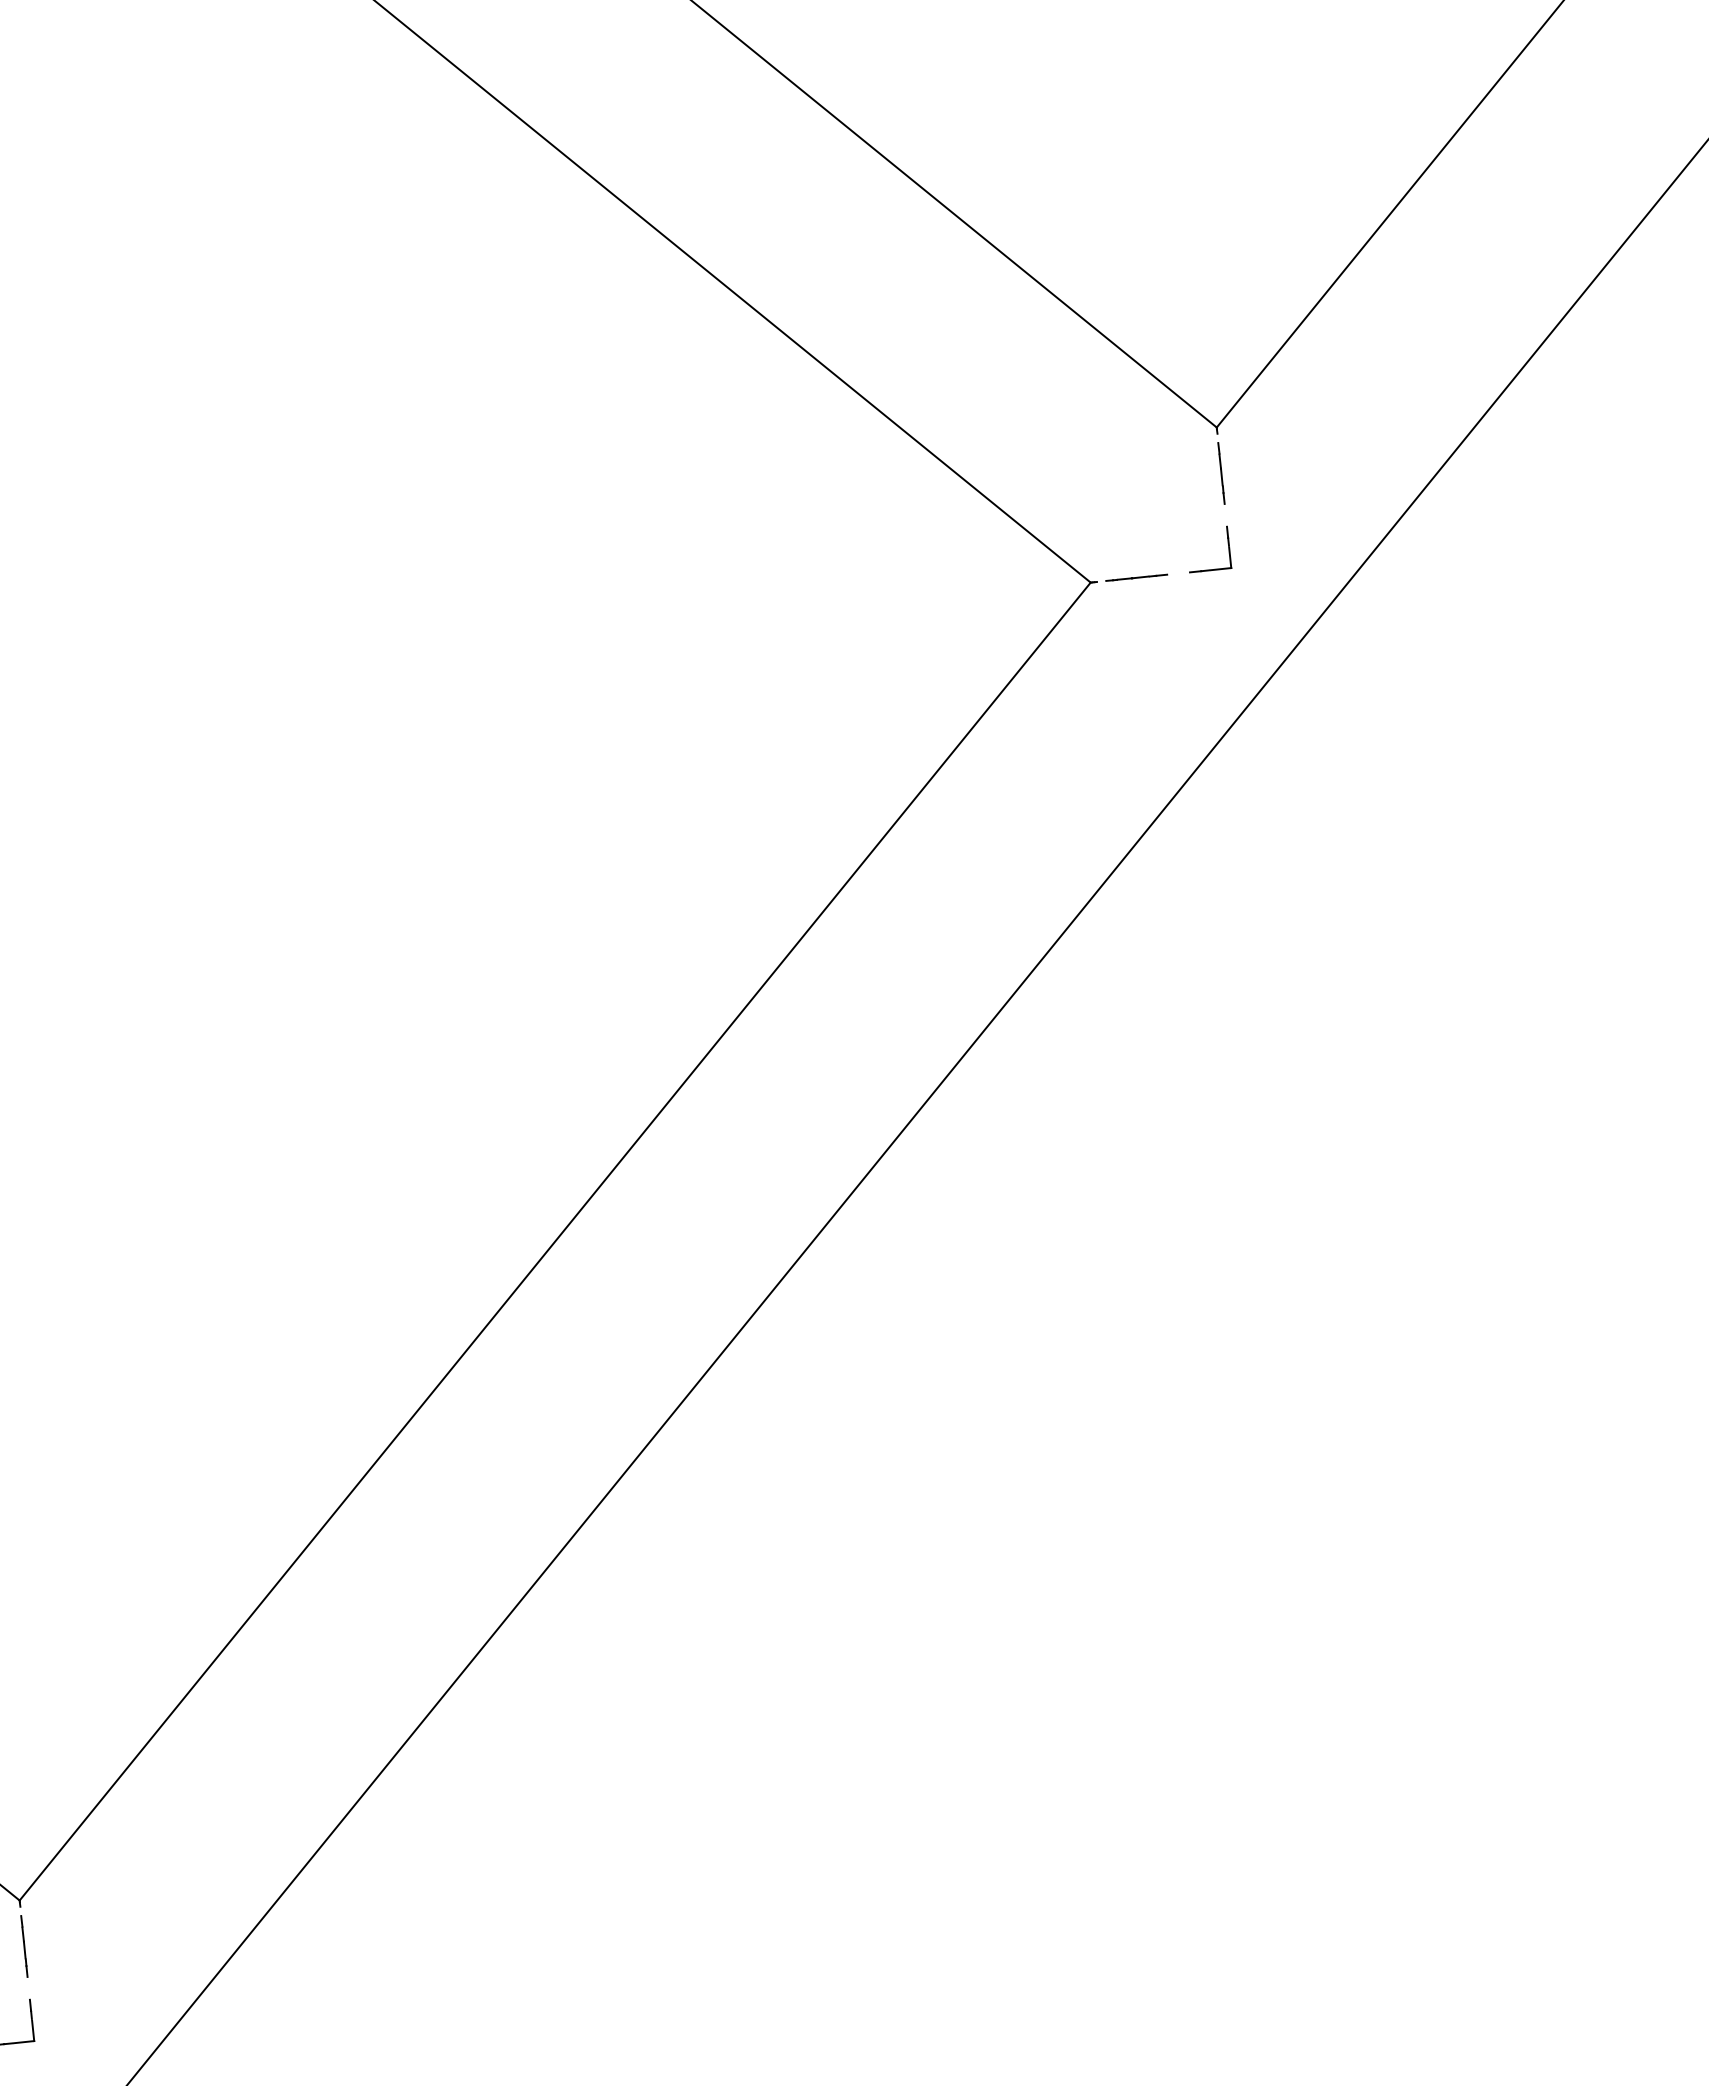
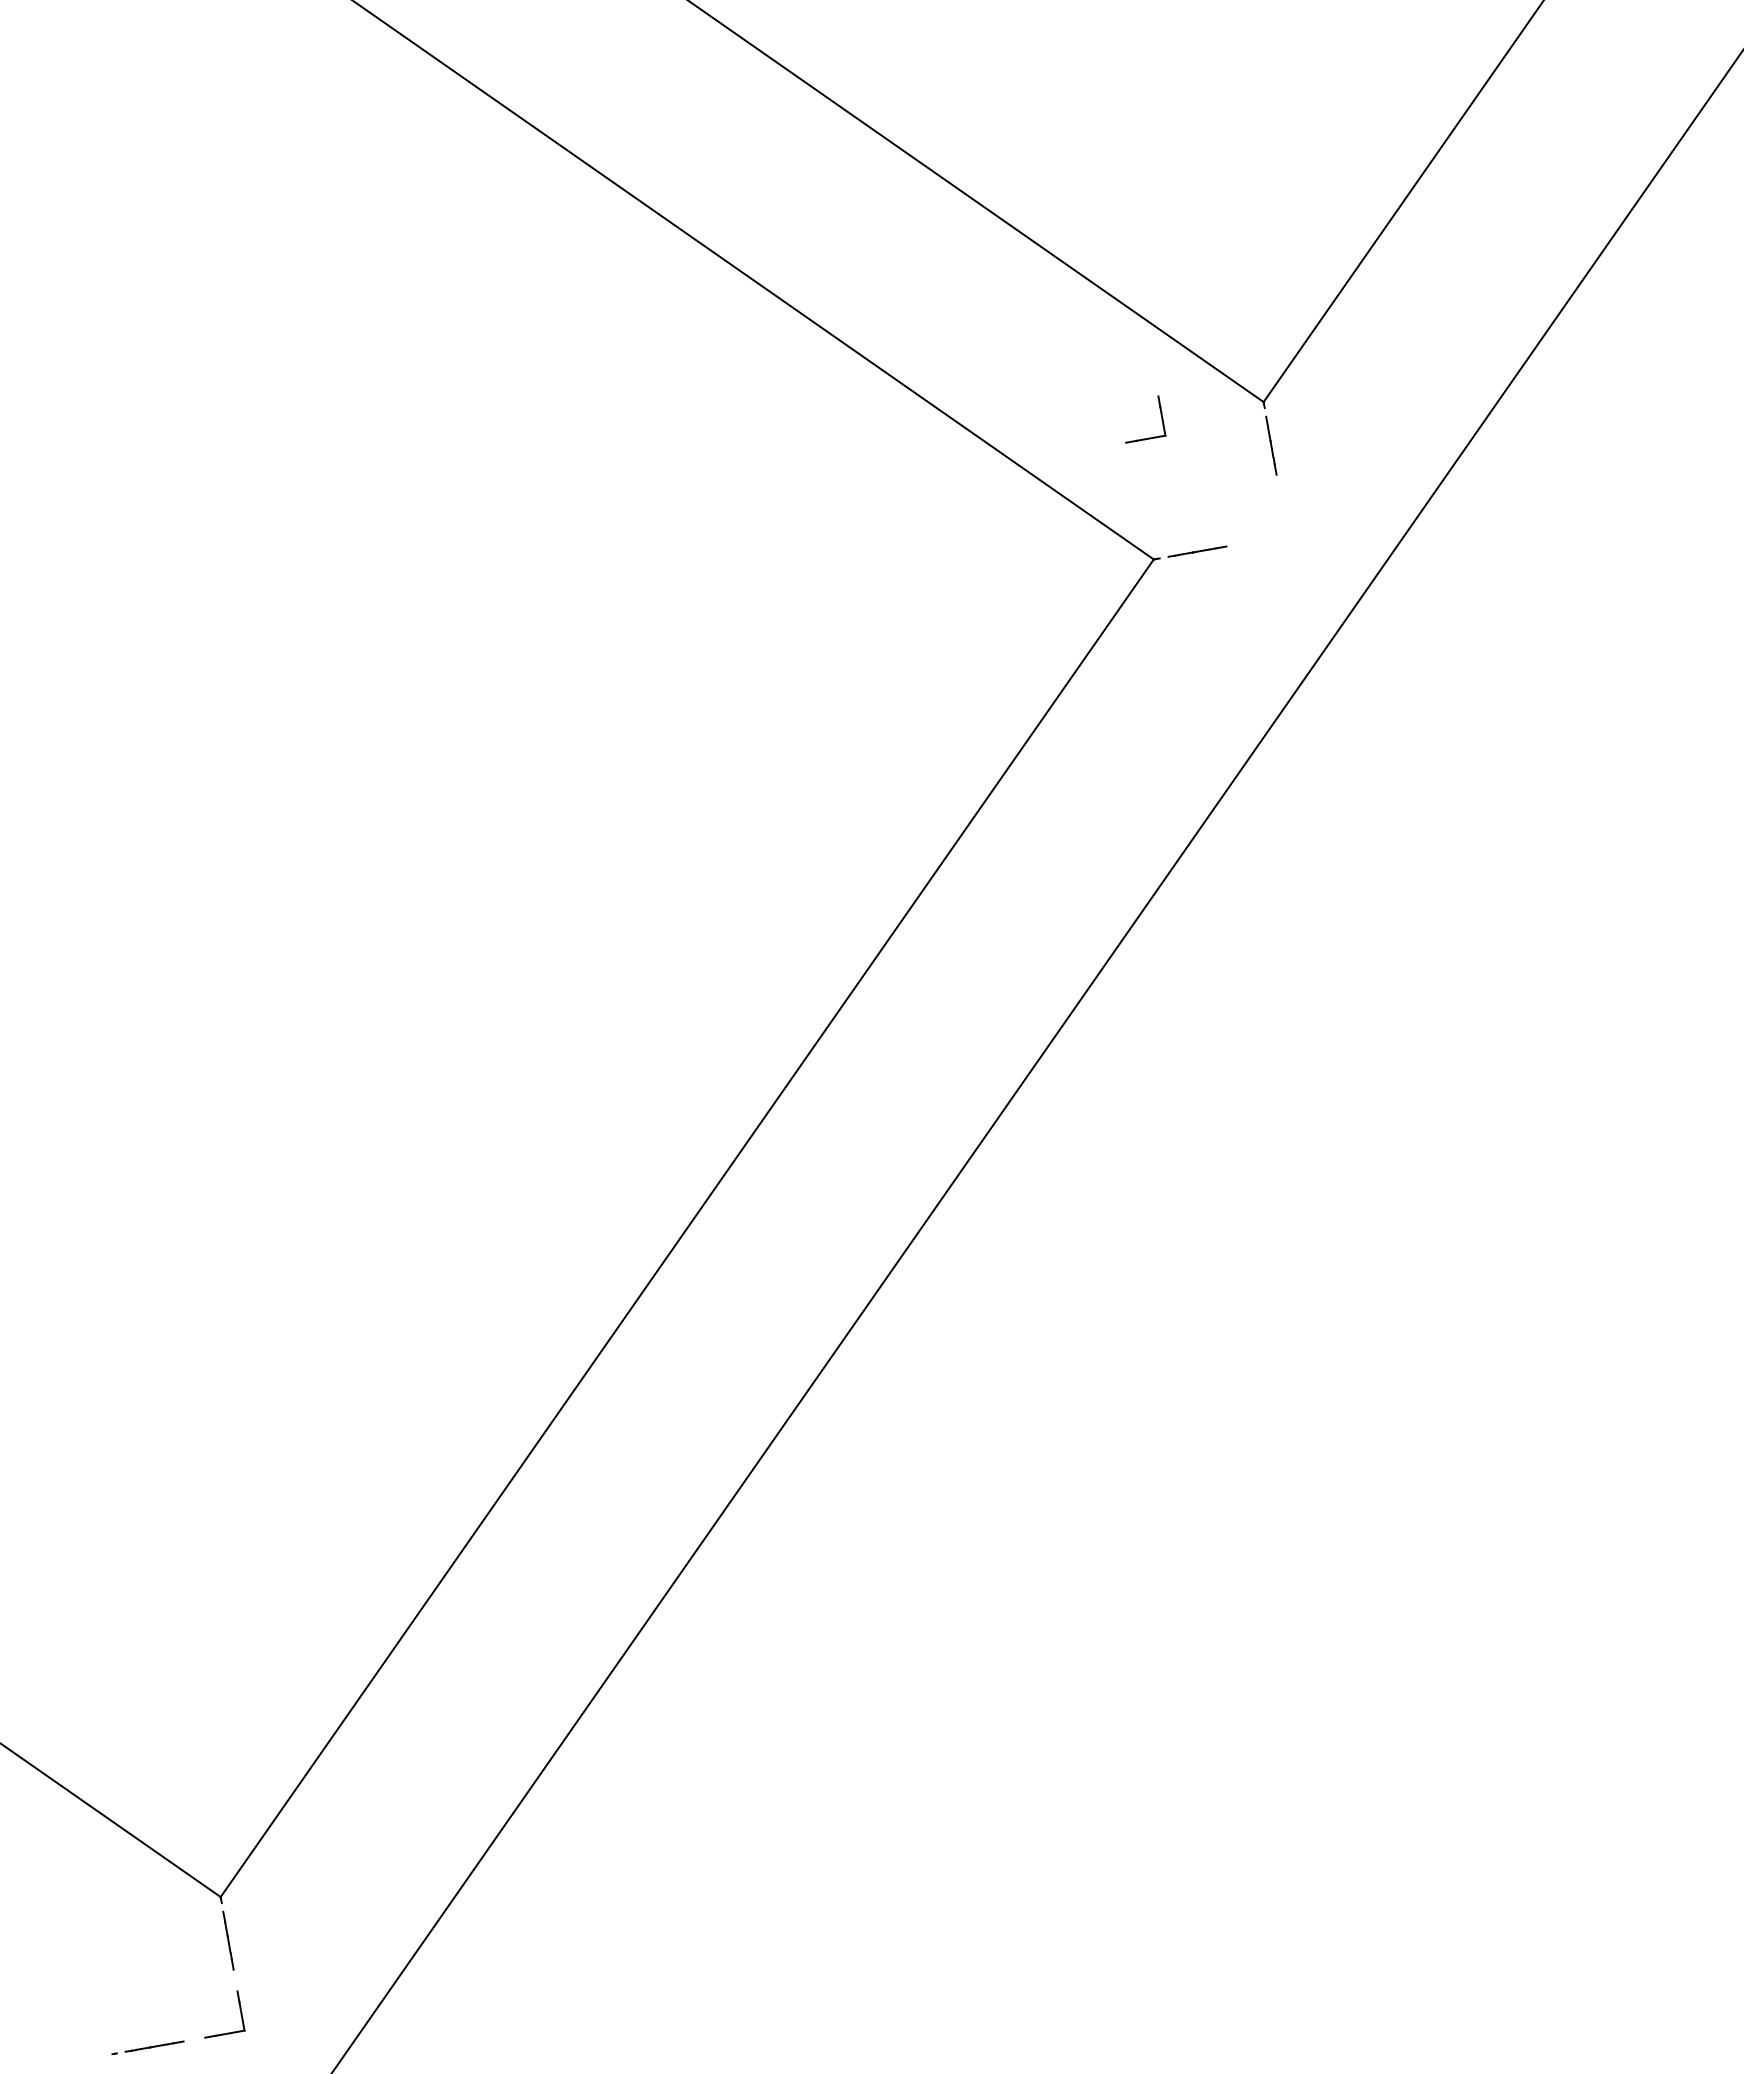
part: (1227, 546) -> (1160, 415), moved

